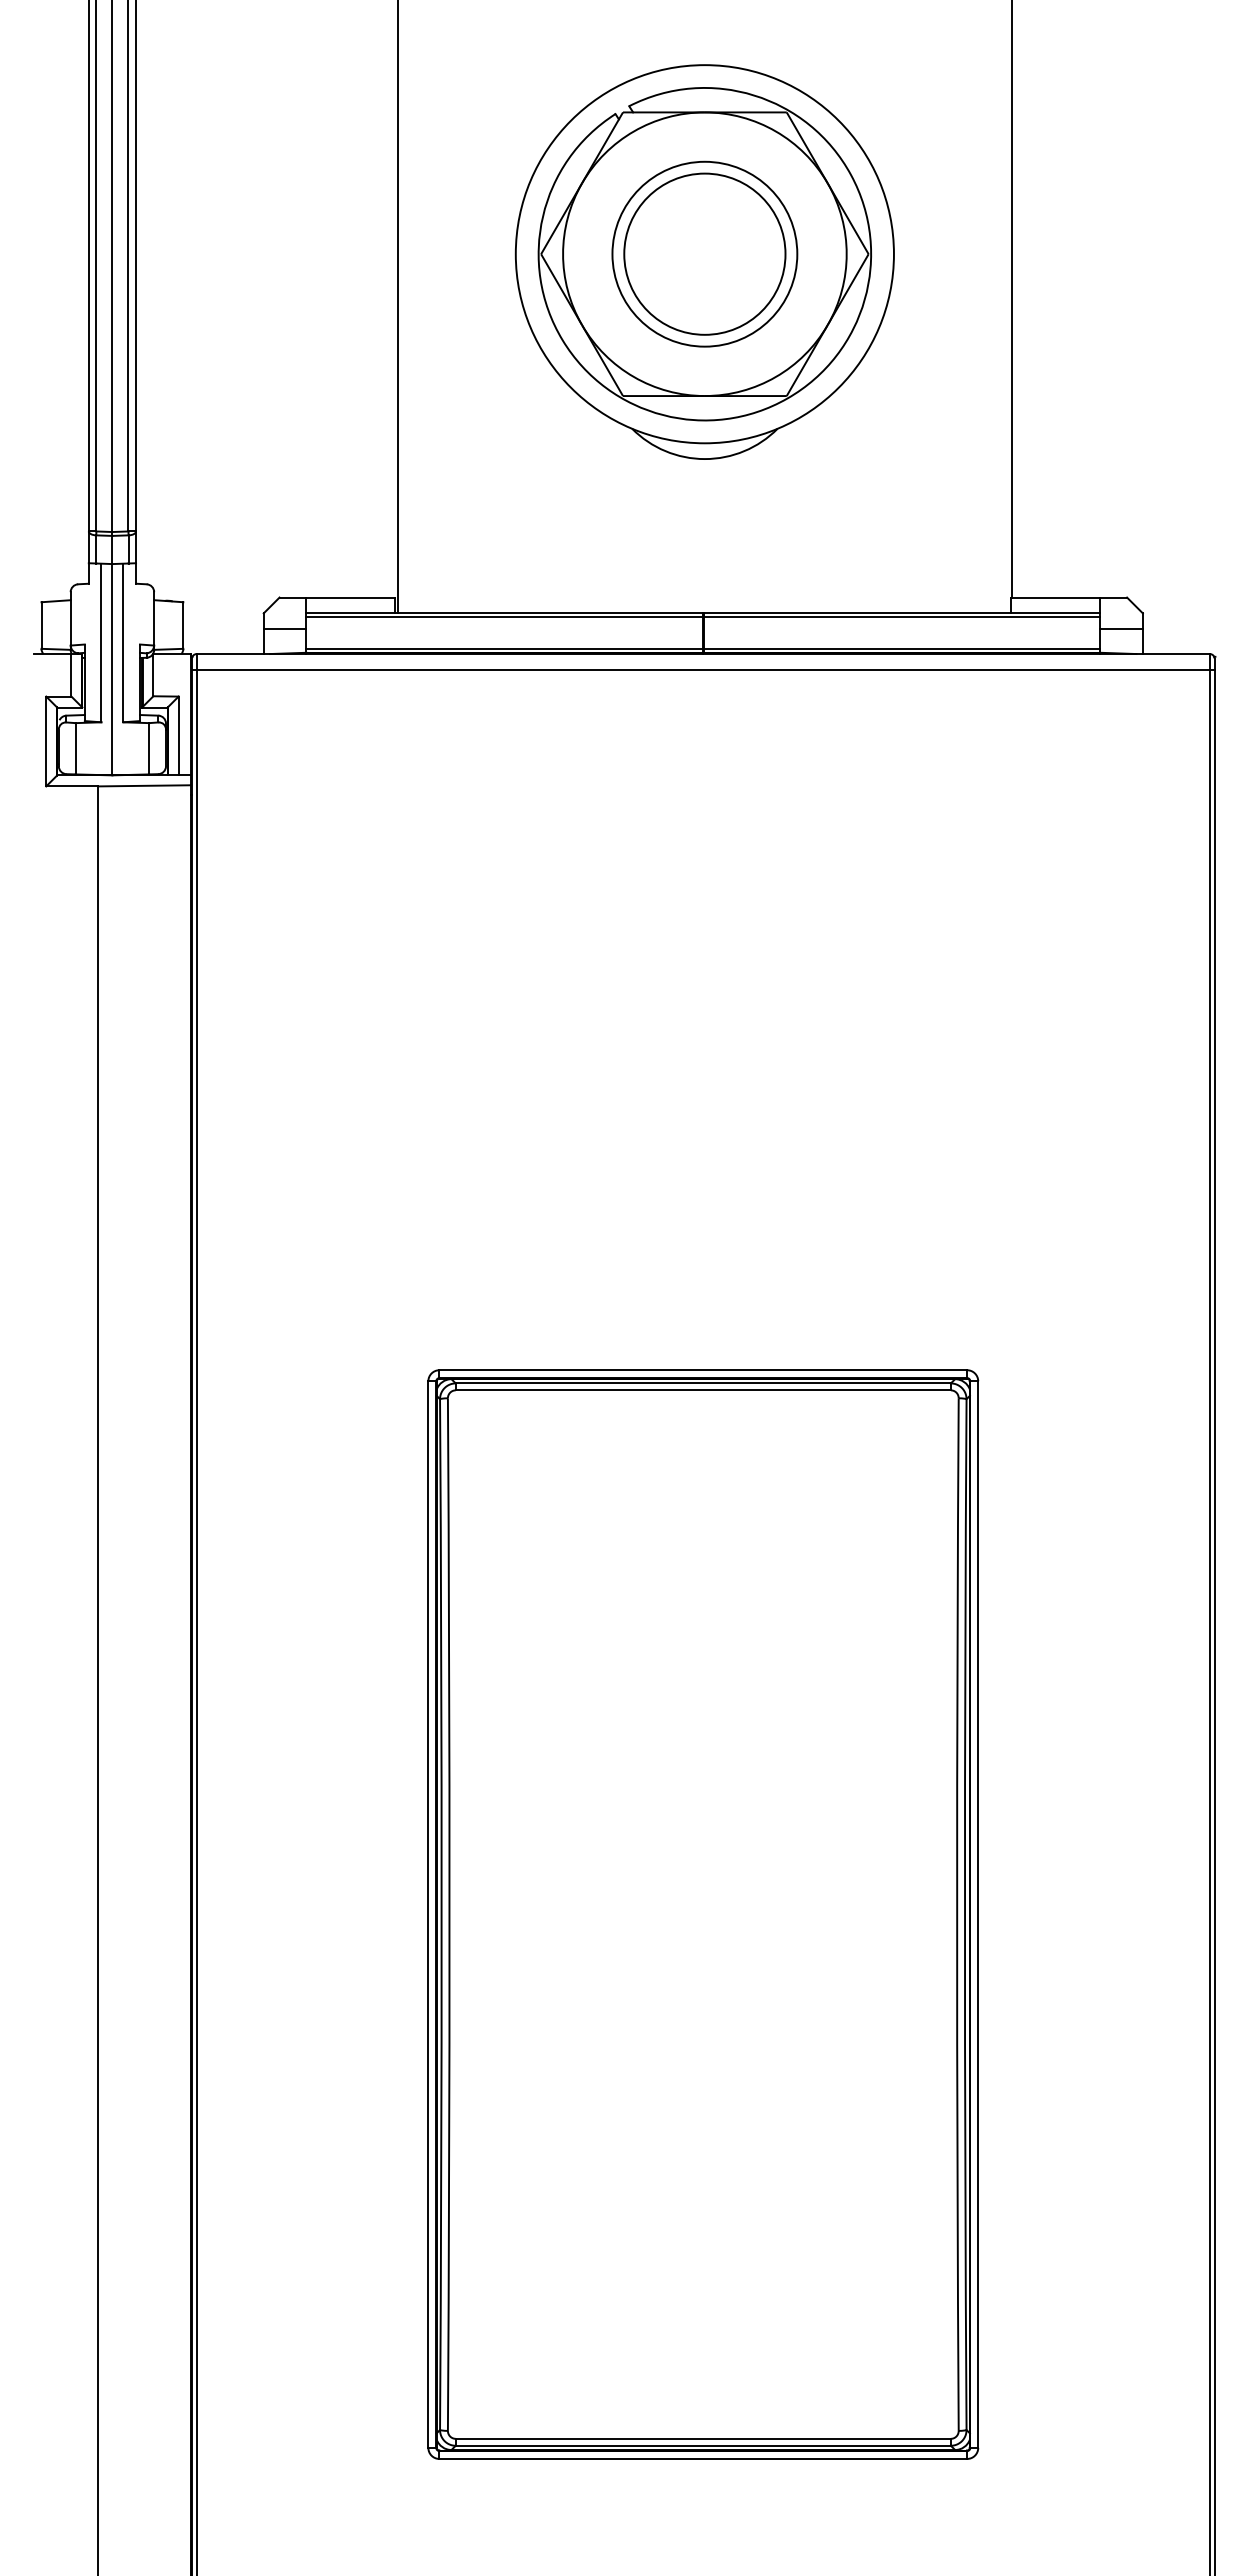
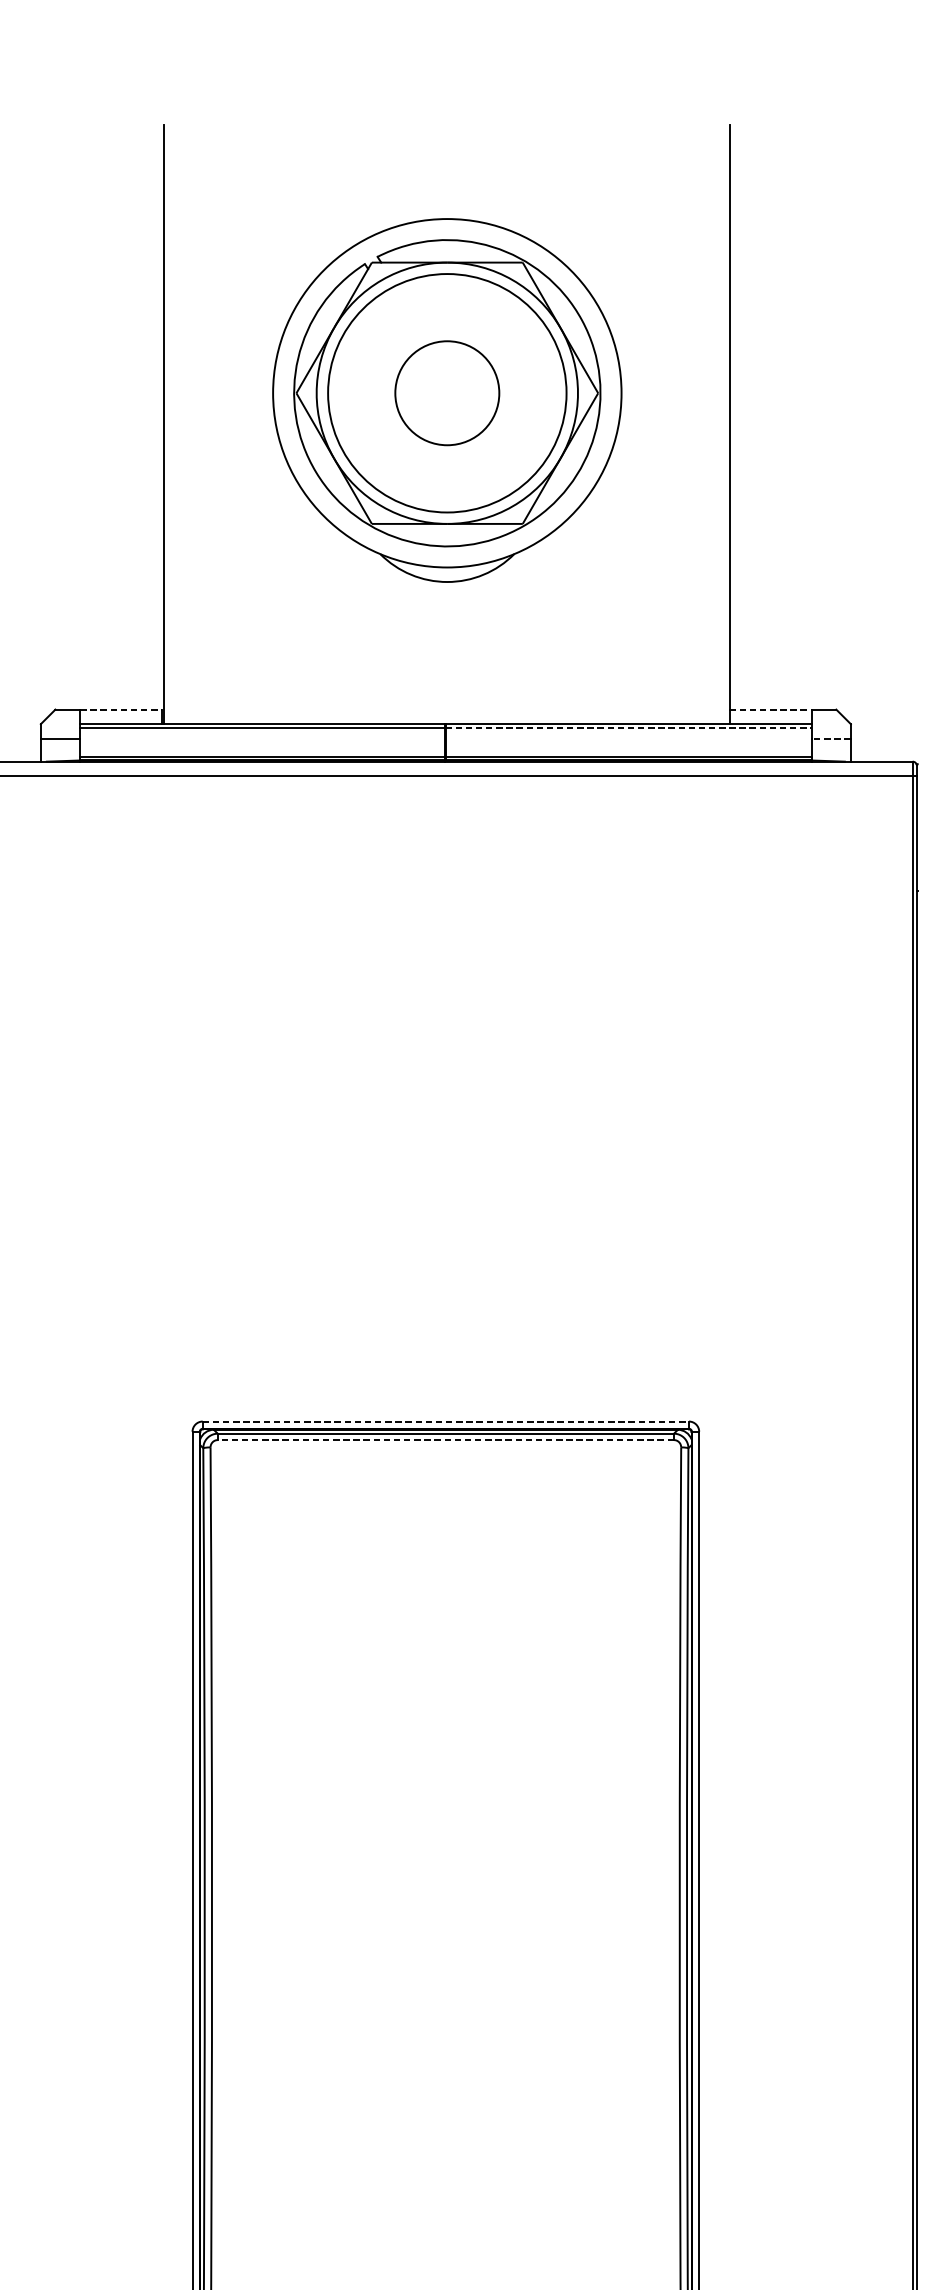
circle: (704, 253) -> (446, 392), size x0.7
circle: (704, 253) -> (446, 392), size x1.4
line: (350, 597) -> (120, 709), solid -> dashed
line: (1055, 597) -> (770, 709), solid -> dashed
line: (901, 617) -> (628, 727), solid -> dashed
line: (1121, 629) -> (831, 739), solid -> dashed
line: (703, 1370) -> (446, 1421), solid -> dashed
line: (703, 1390) -> (446, 1440), solid -> dashed

